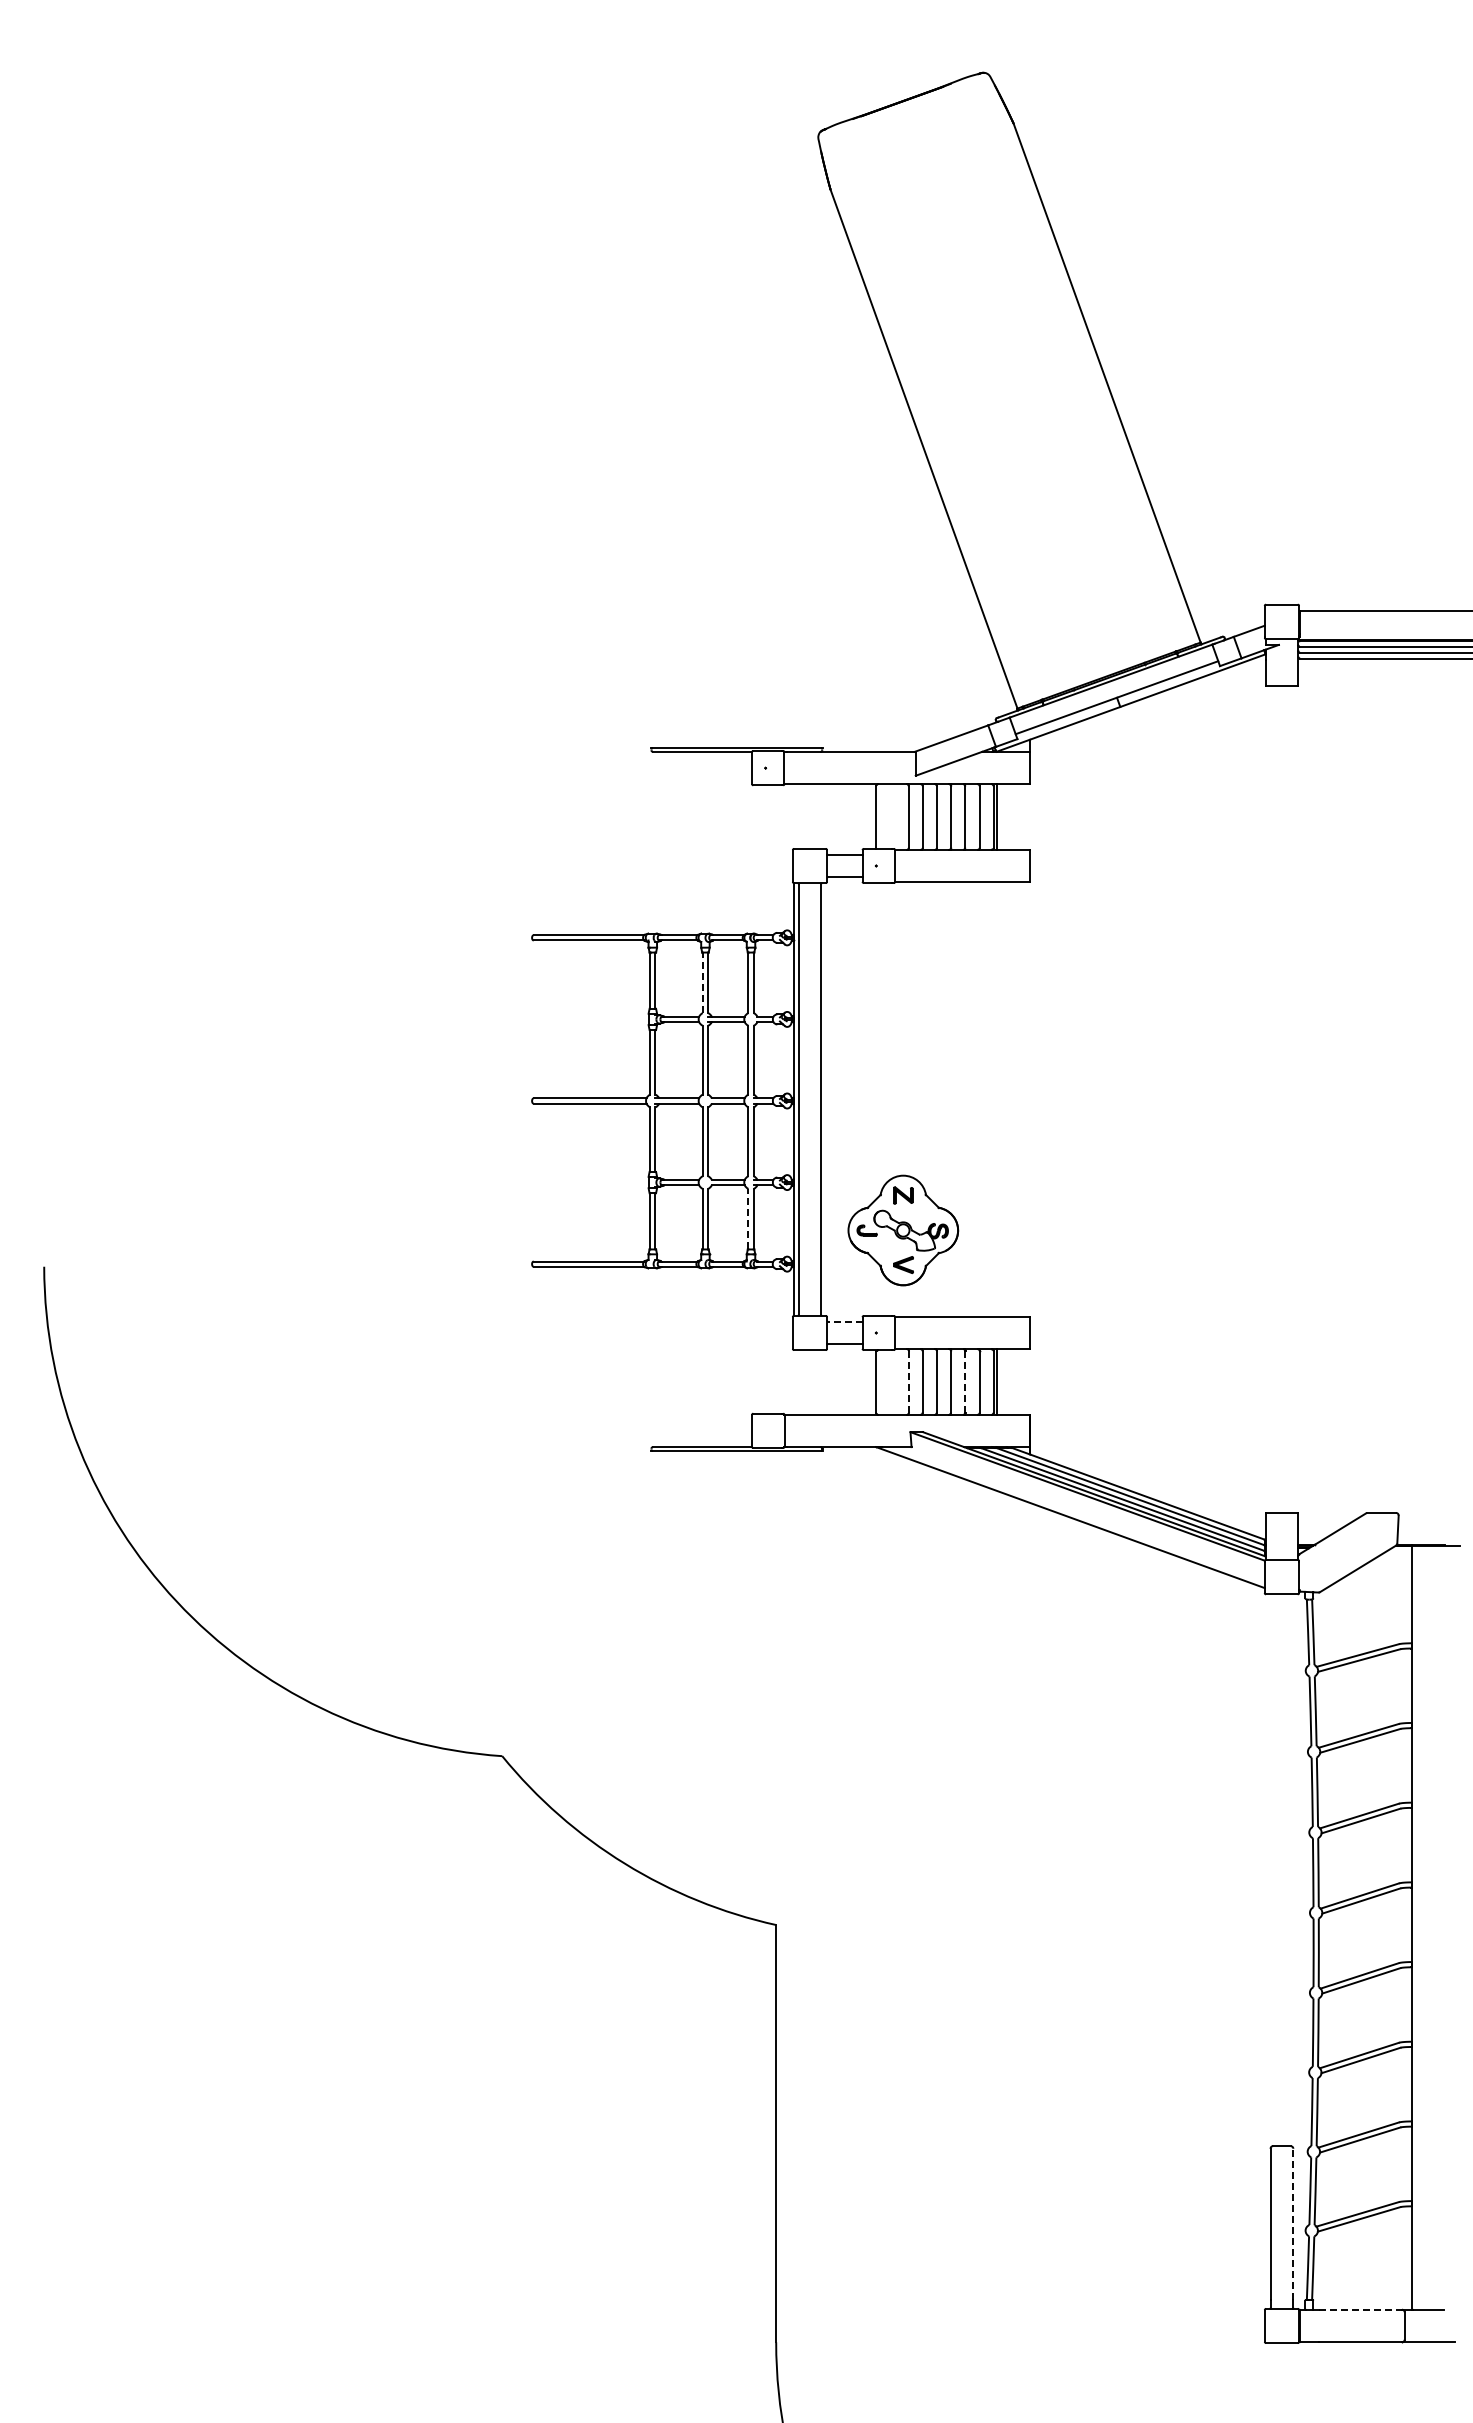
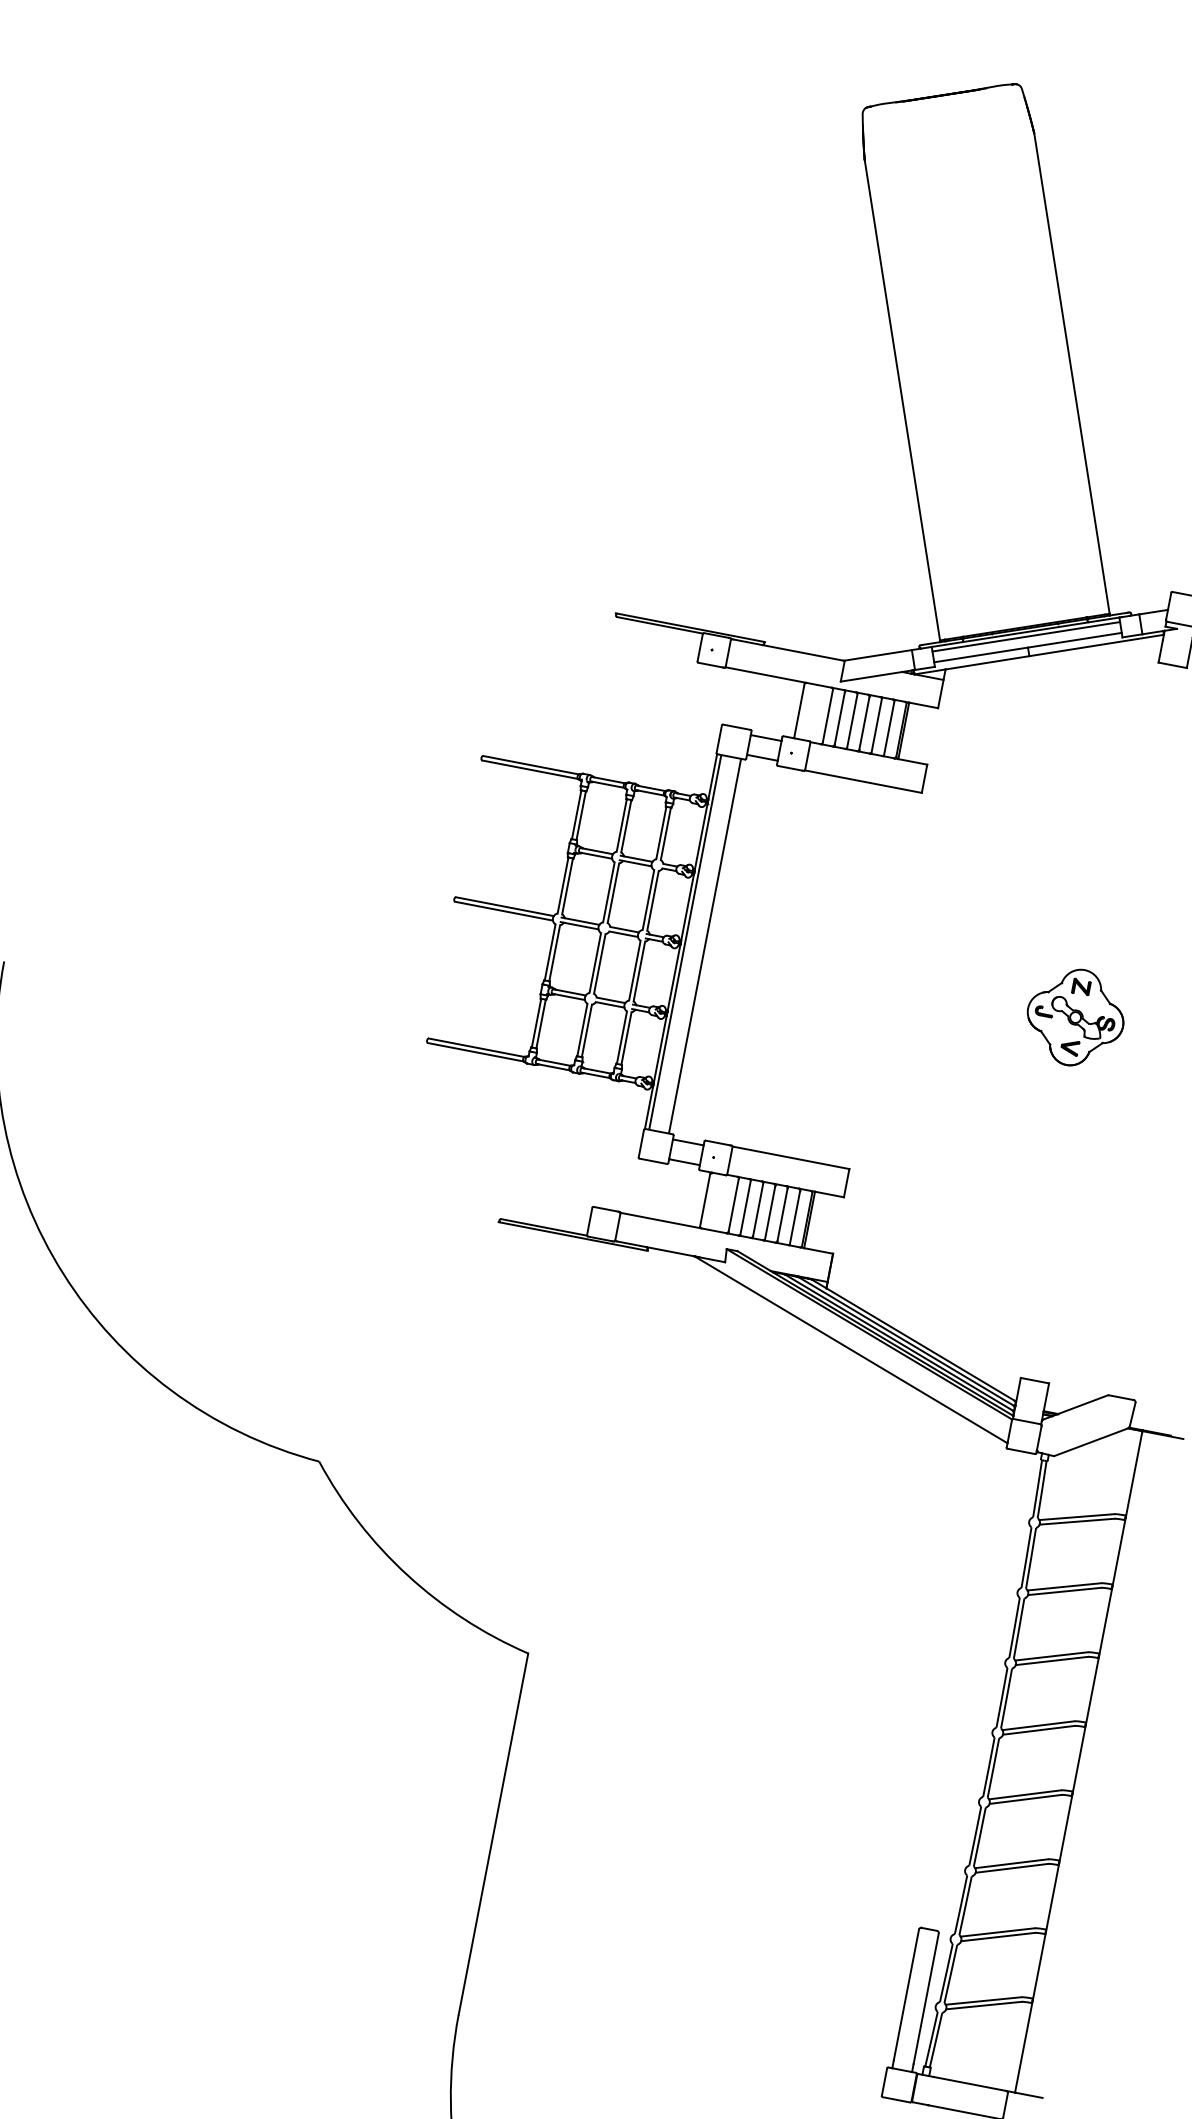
line: (1112, 685) -> (1026, 636), added
line: (702, 982) -> (621, 825), dashed -> solid
line: (748, 1218) -> (622, 1037), dashed -> solid
part: (903, 1230) -> (1075, 1017), moved
line: (844, 1321) -> (688, 1142), dashed -> solid
line: (908, 1381) -> (733, 1204), dashed -> solid
line: (965, 1381) -> (782, 1214), dashed -> solid
line: (1293, 2223) -> (926, 1998), dashed -> solid
line: (1360, 2309) -> (970, 2083), dashed -> solid

